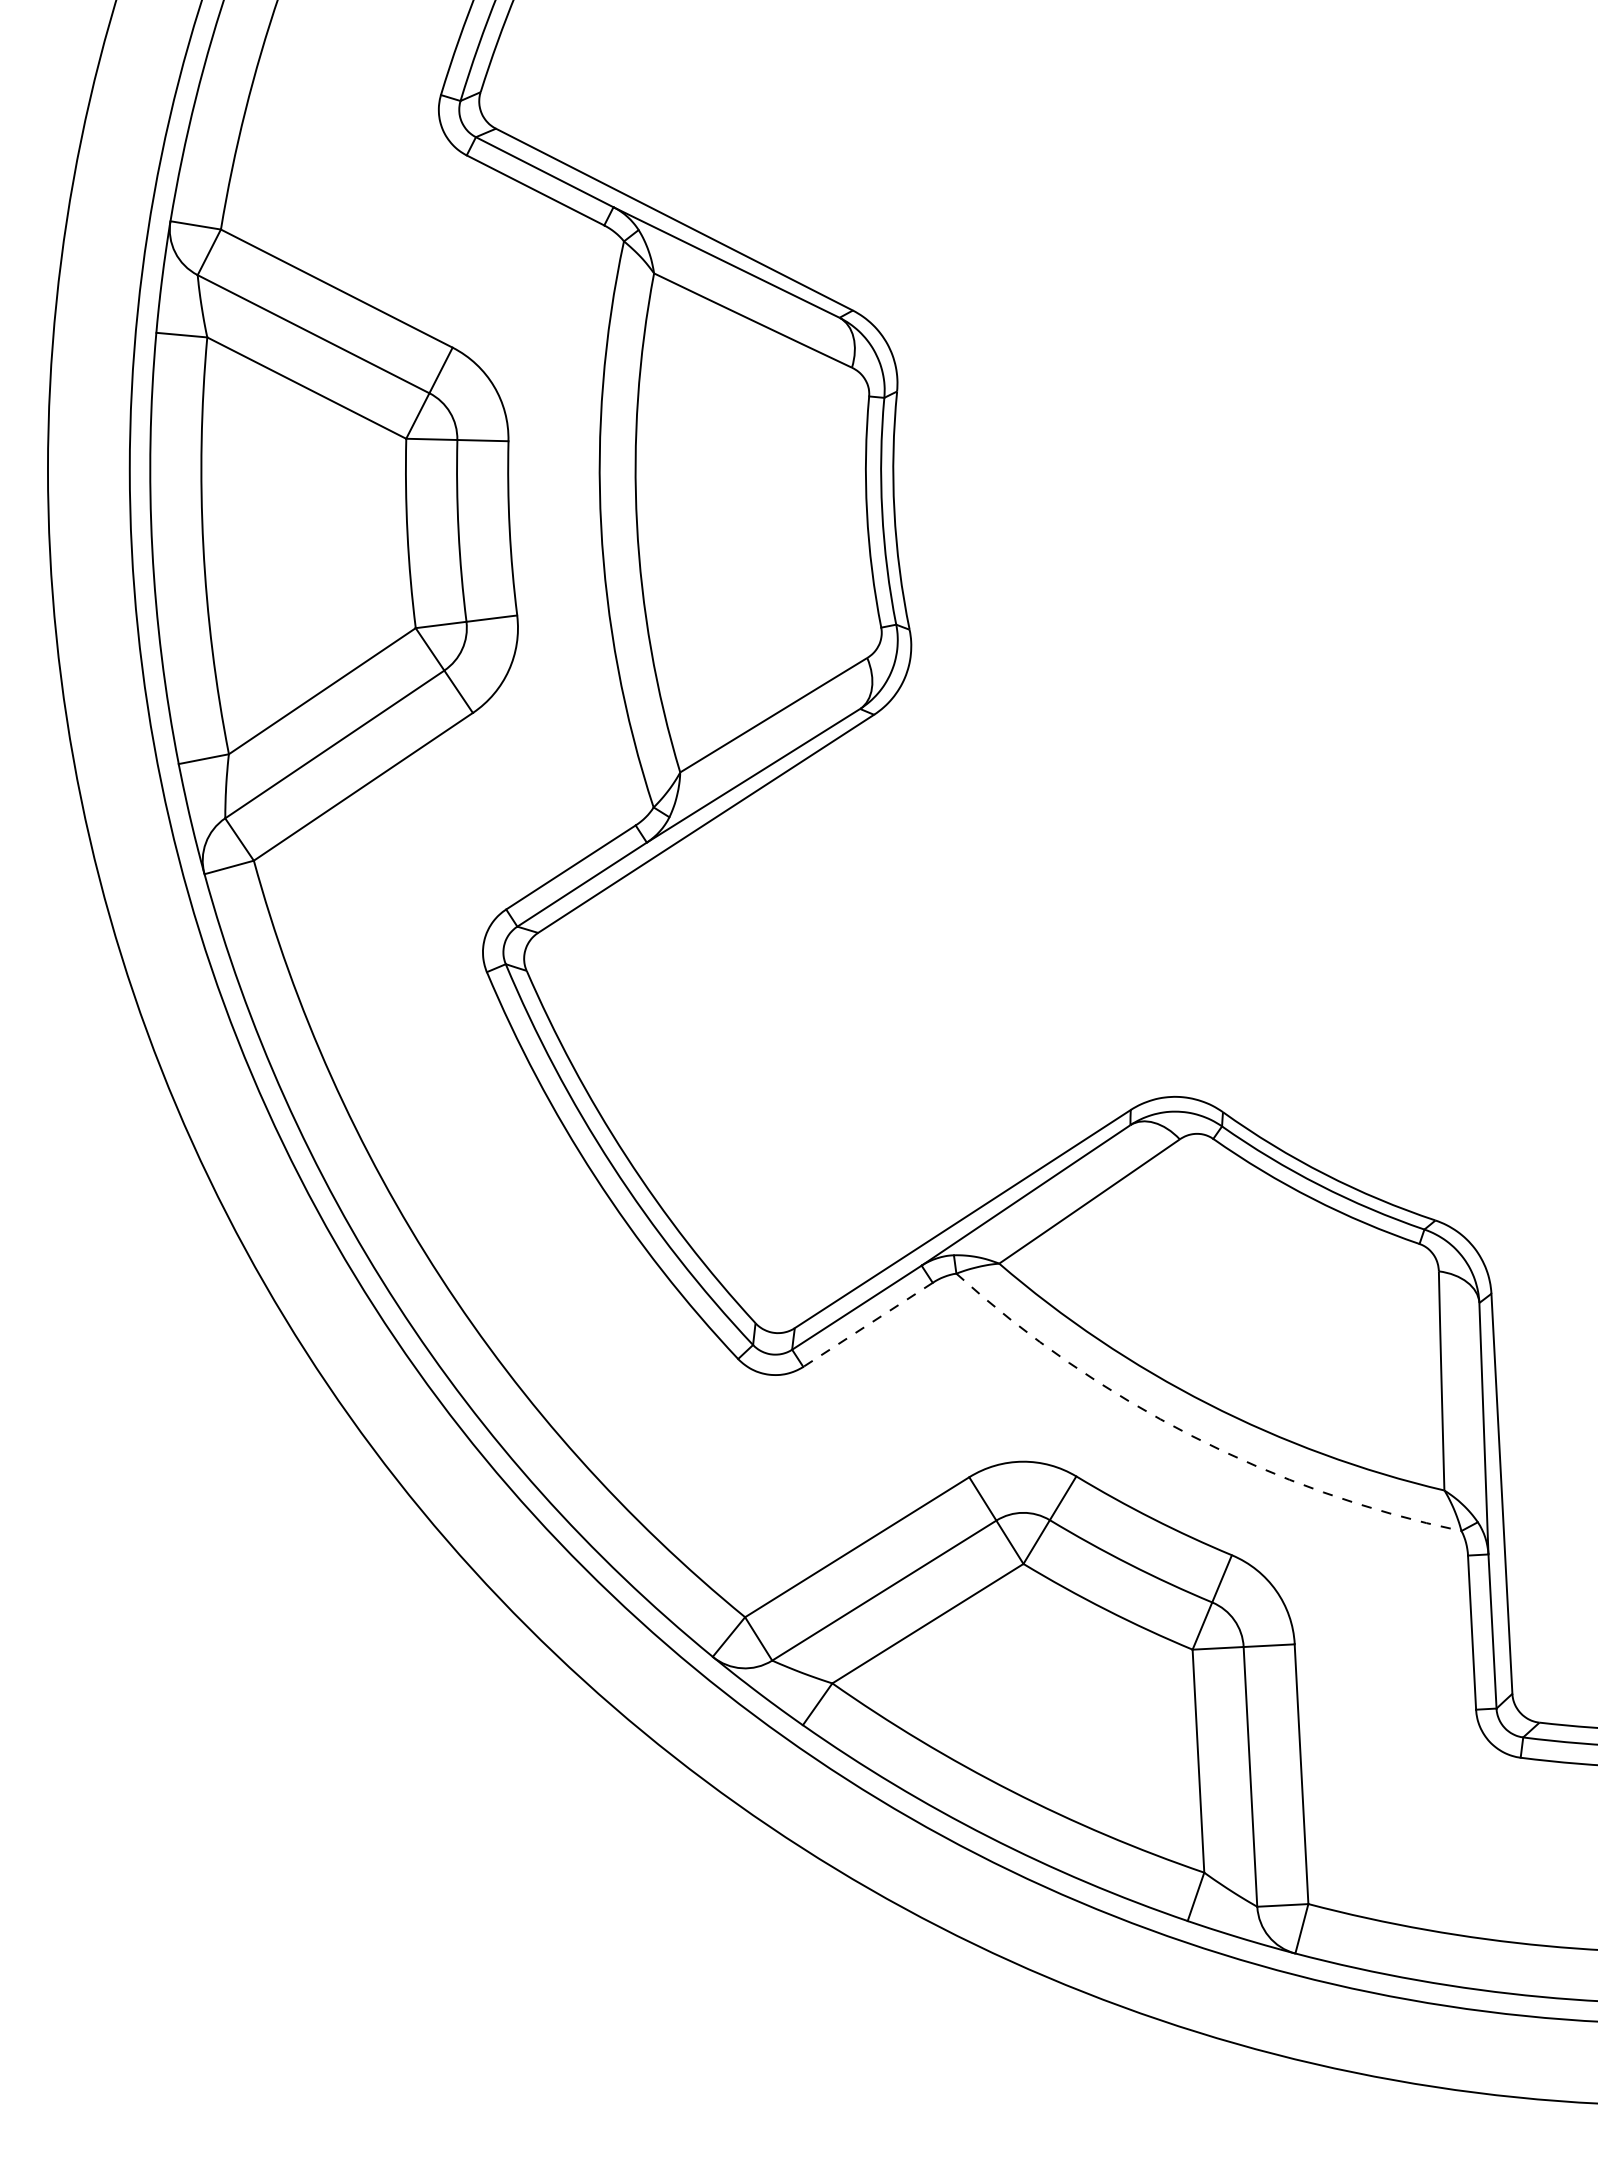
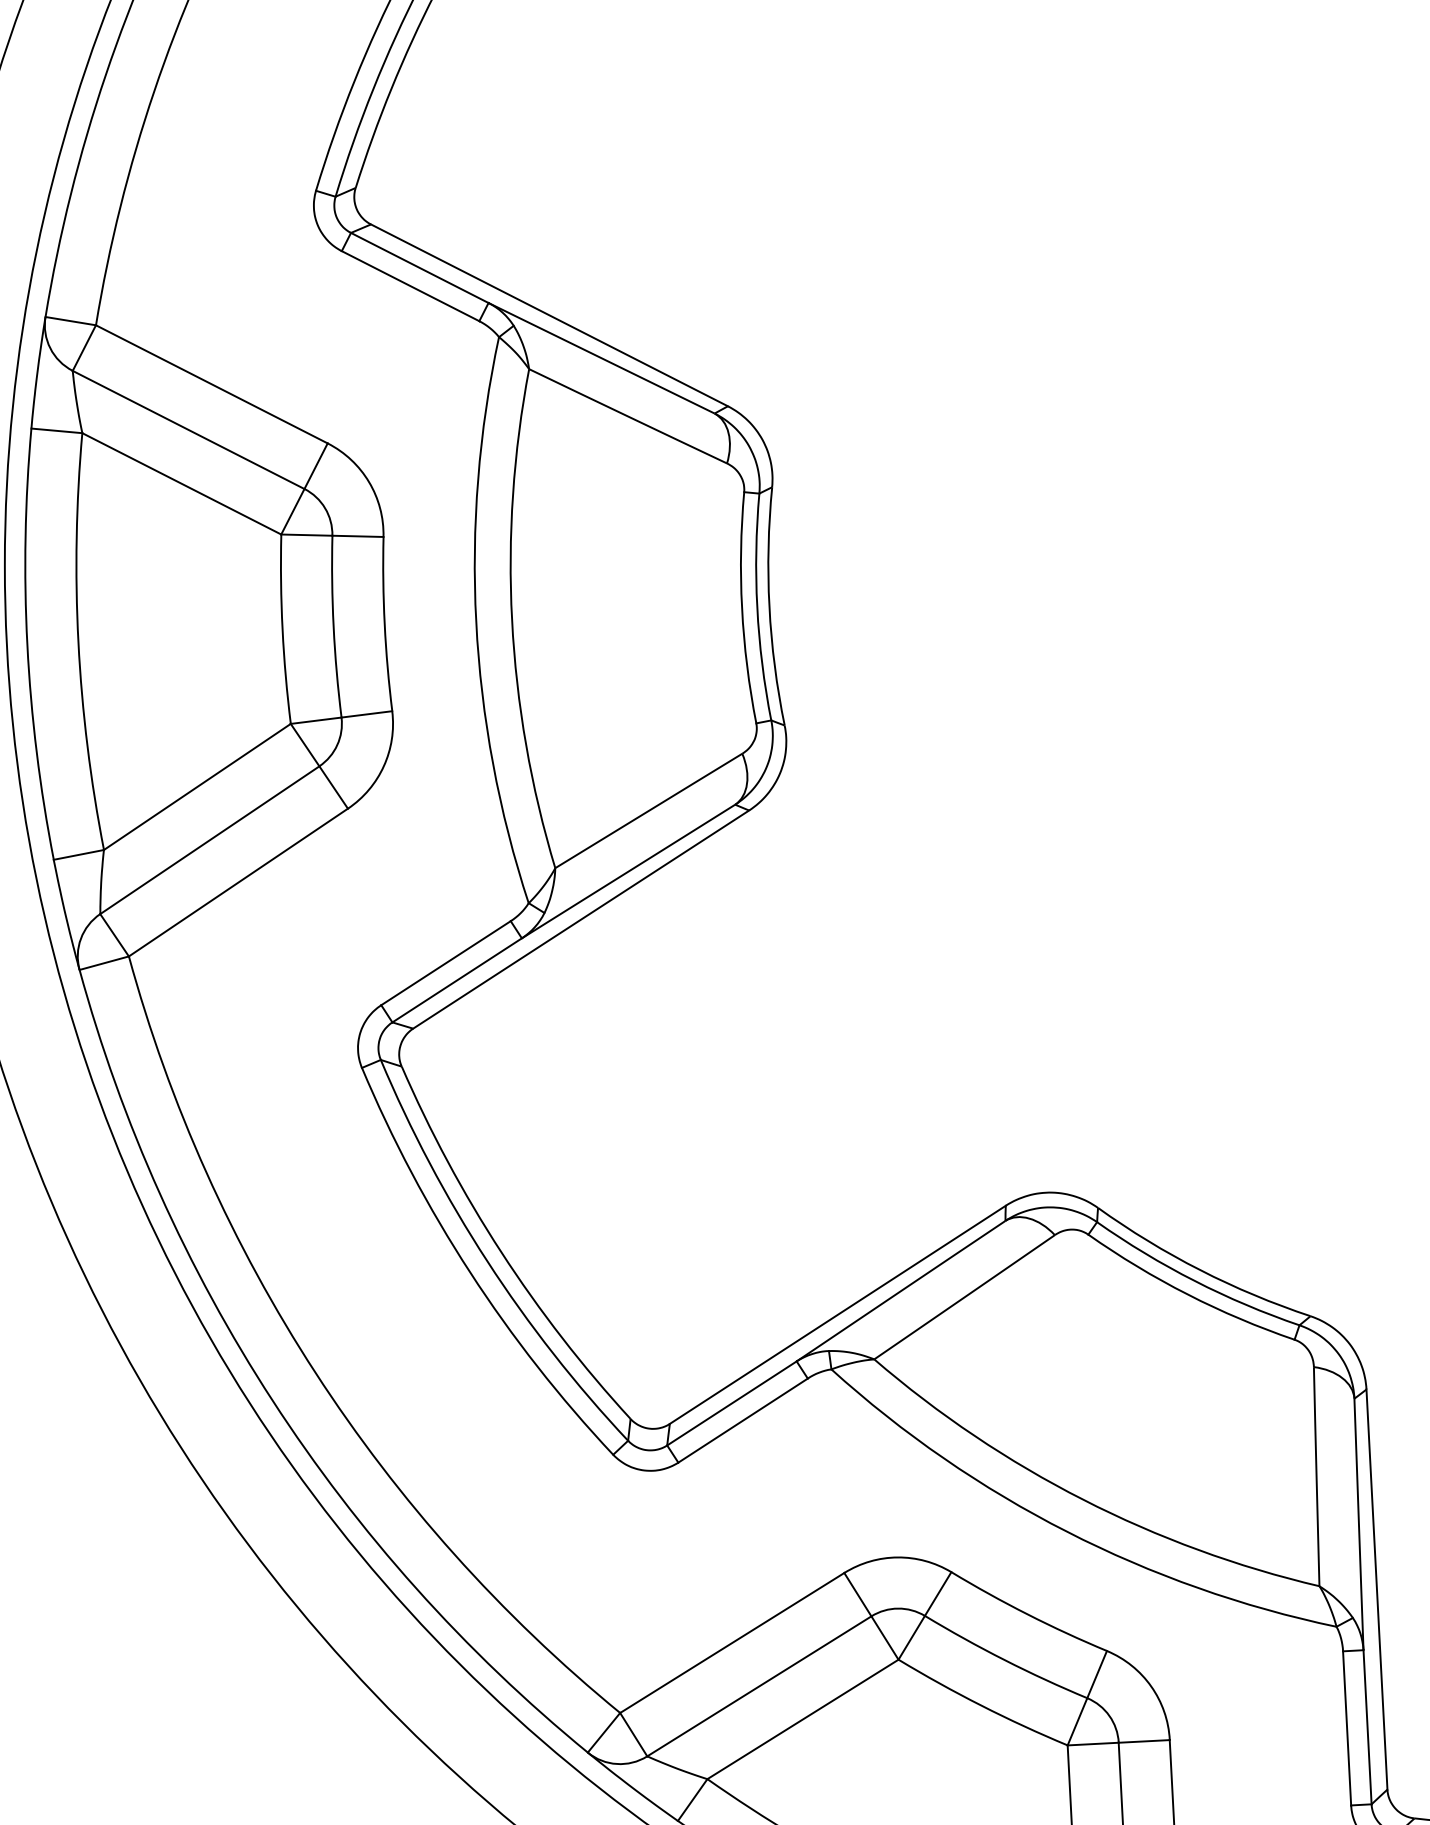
line: (867, 1325) -> (742, 1421), dashed -> solid
arc: (1191, 1435) -> (1066, 1531), dashed -> solid

